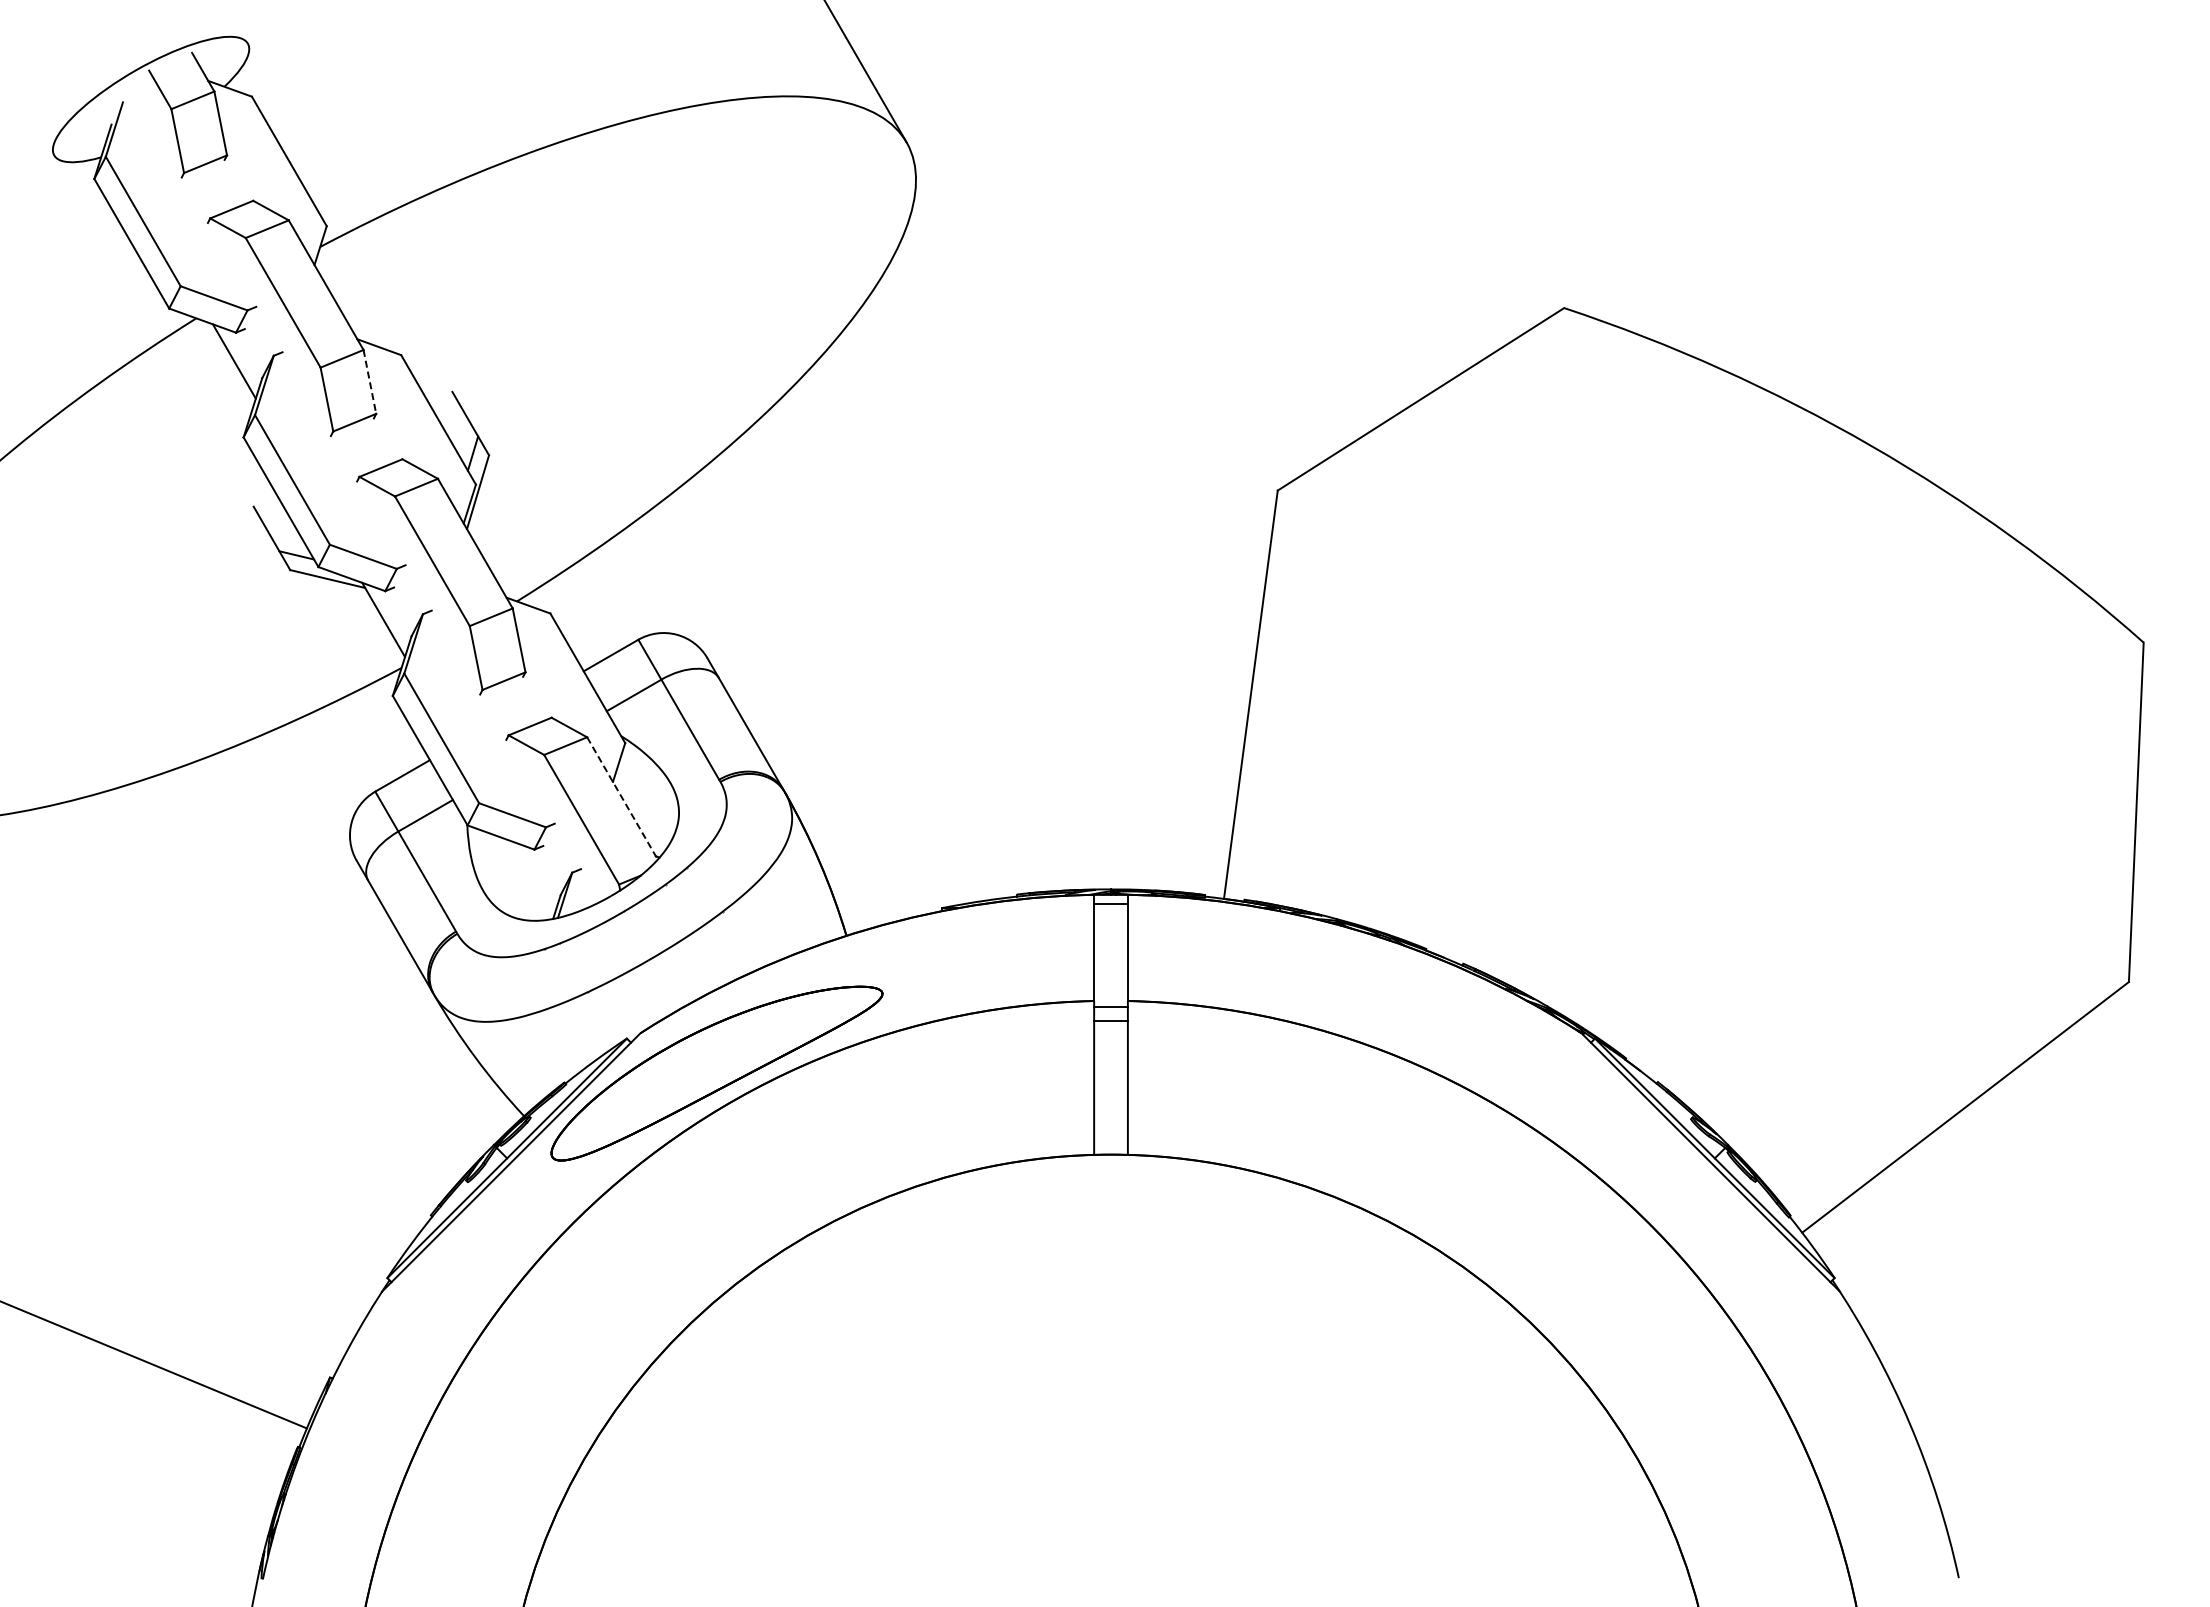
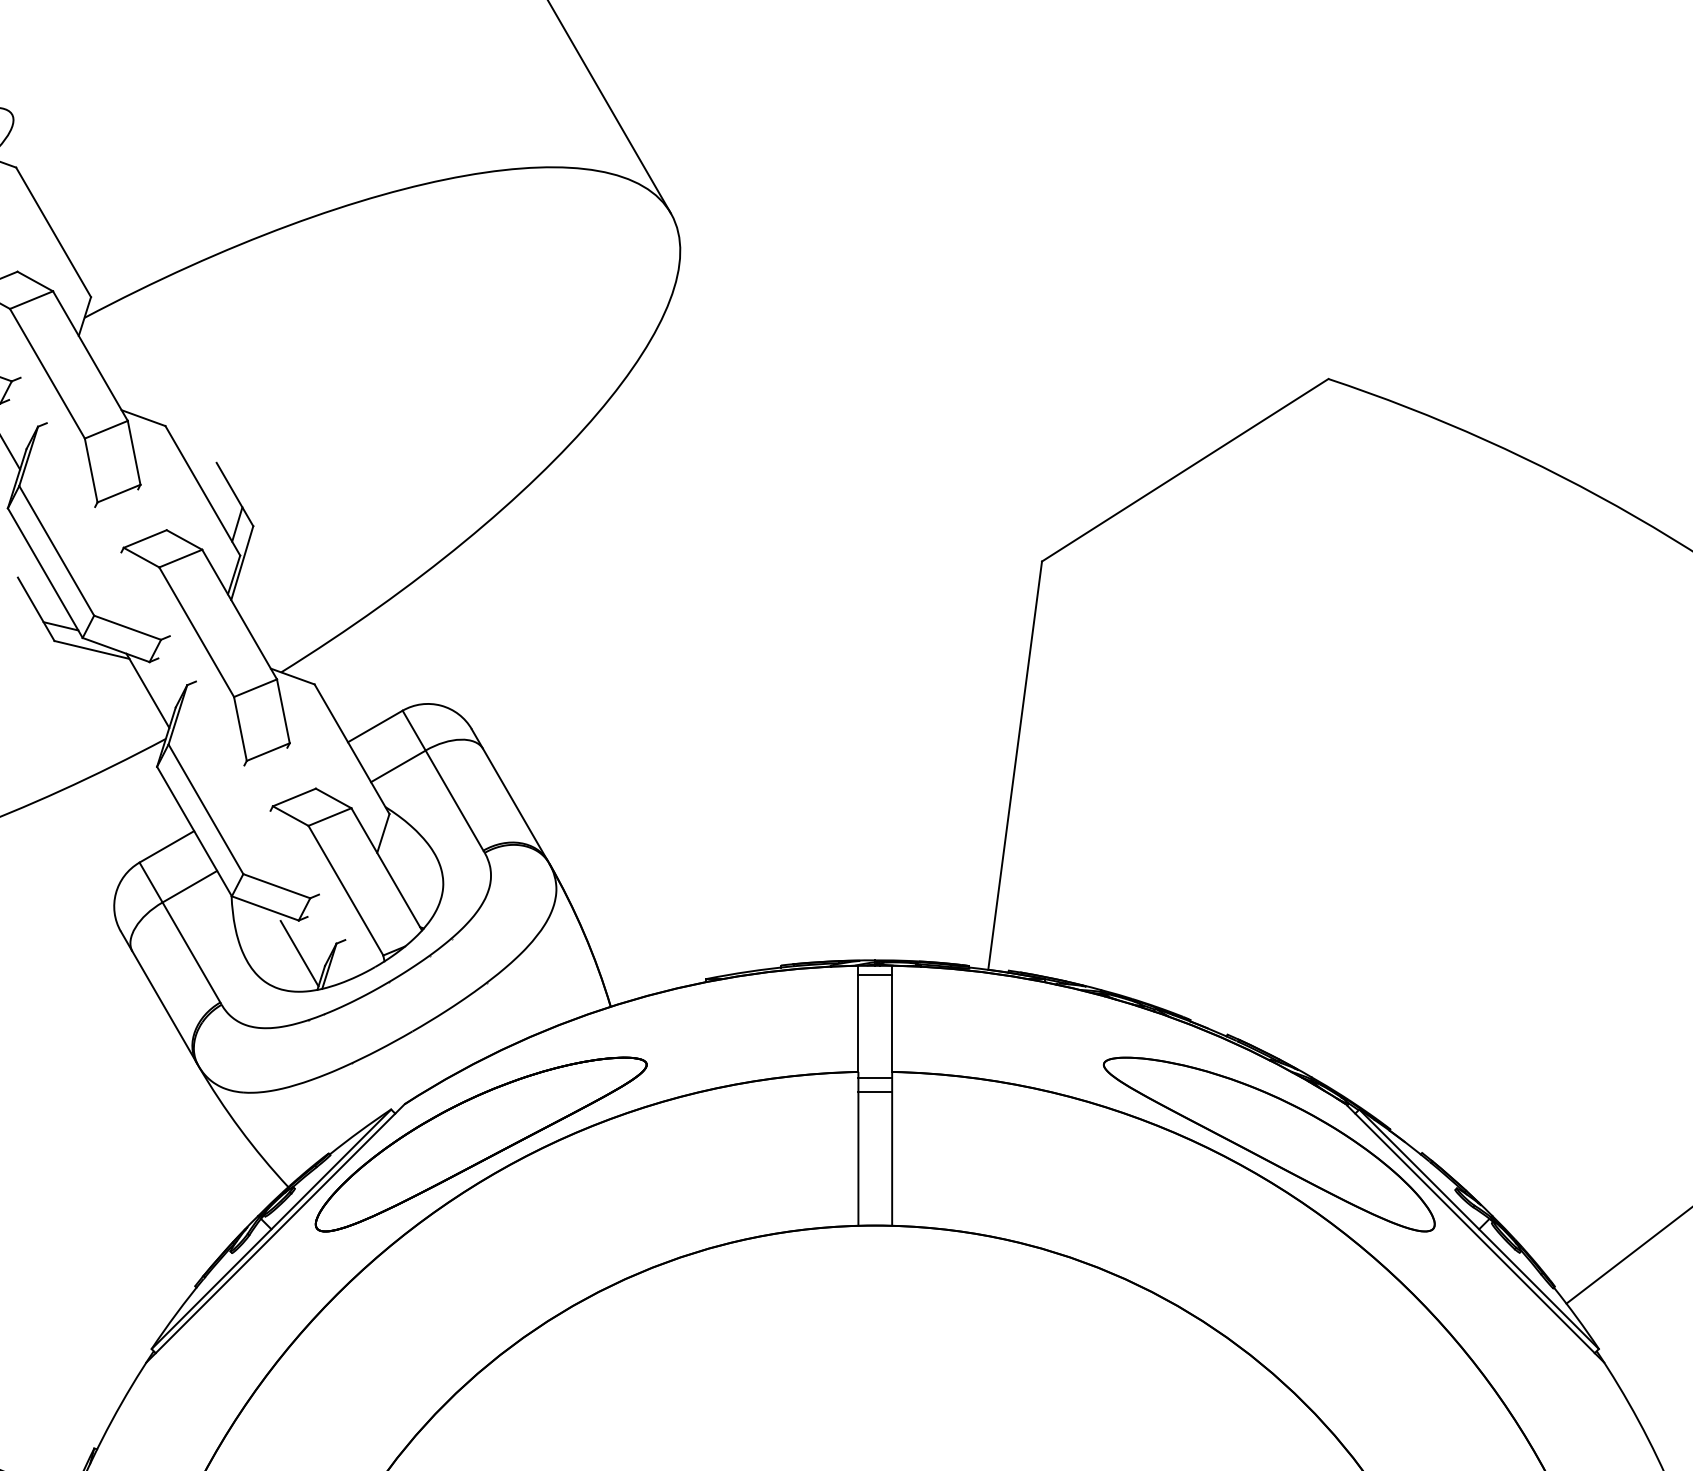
line: (369, 381) -> (133, 452), dashed -> solid
line: (622, 798) -> (386, 869), dashed -> solid
line: (535, 882) -> (299, 953), added
part: (1504, 1073) -> (1268, 1144), added

